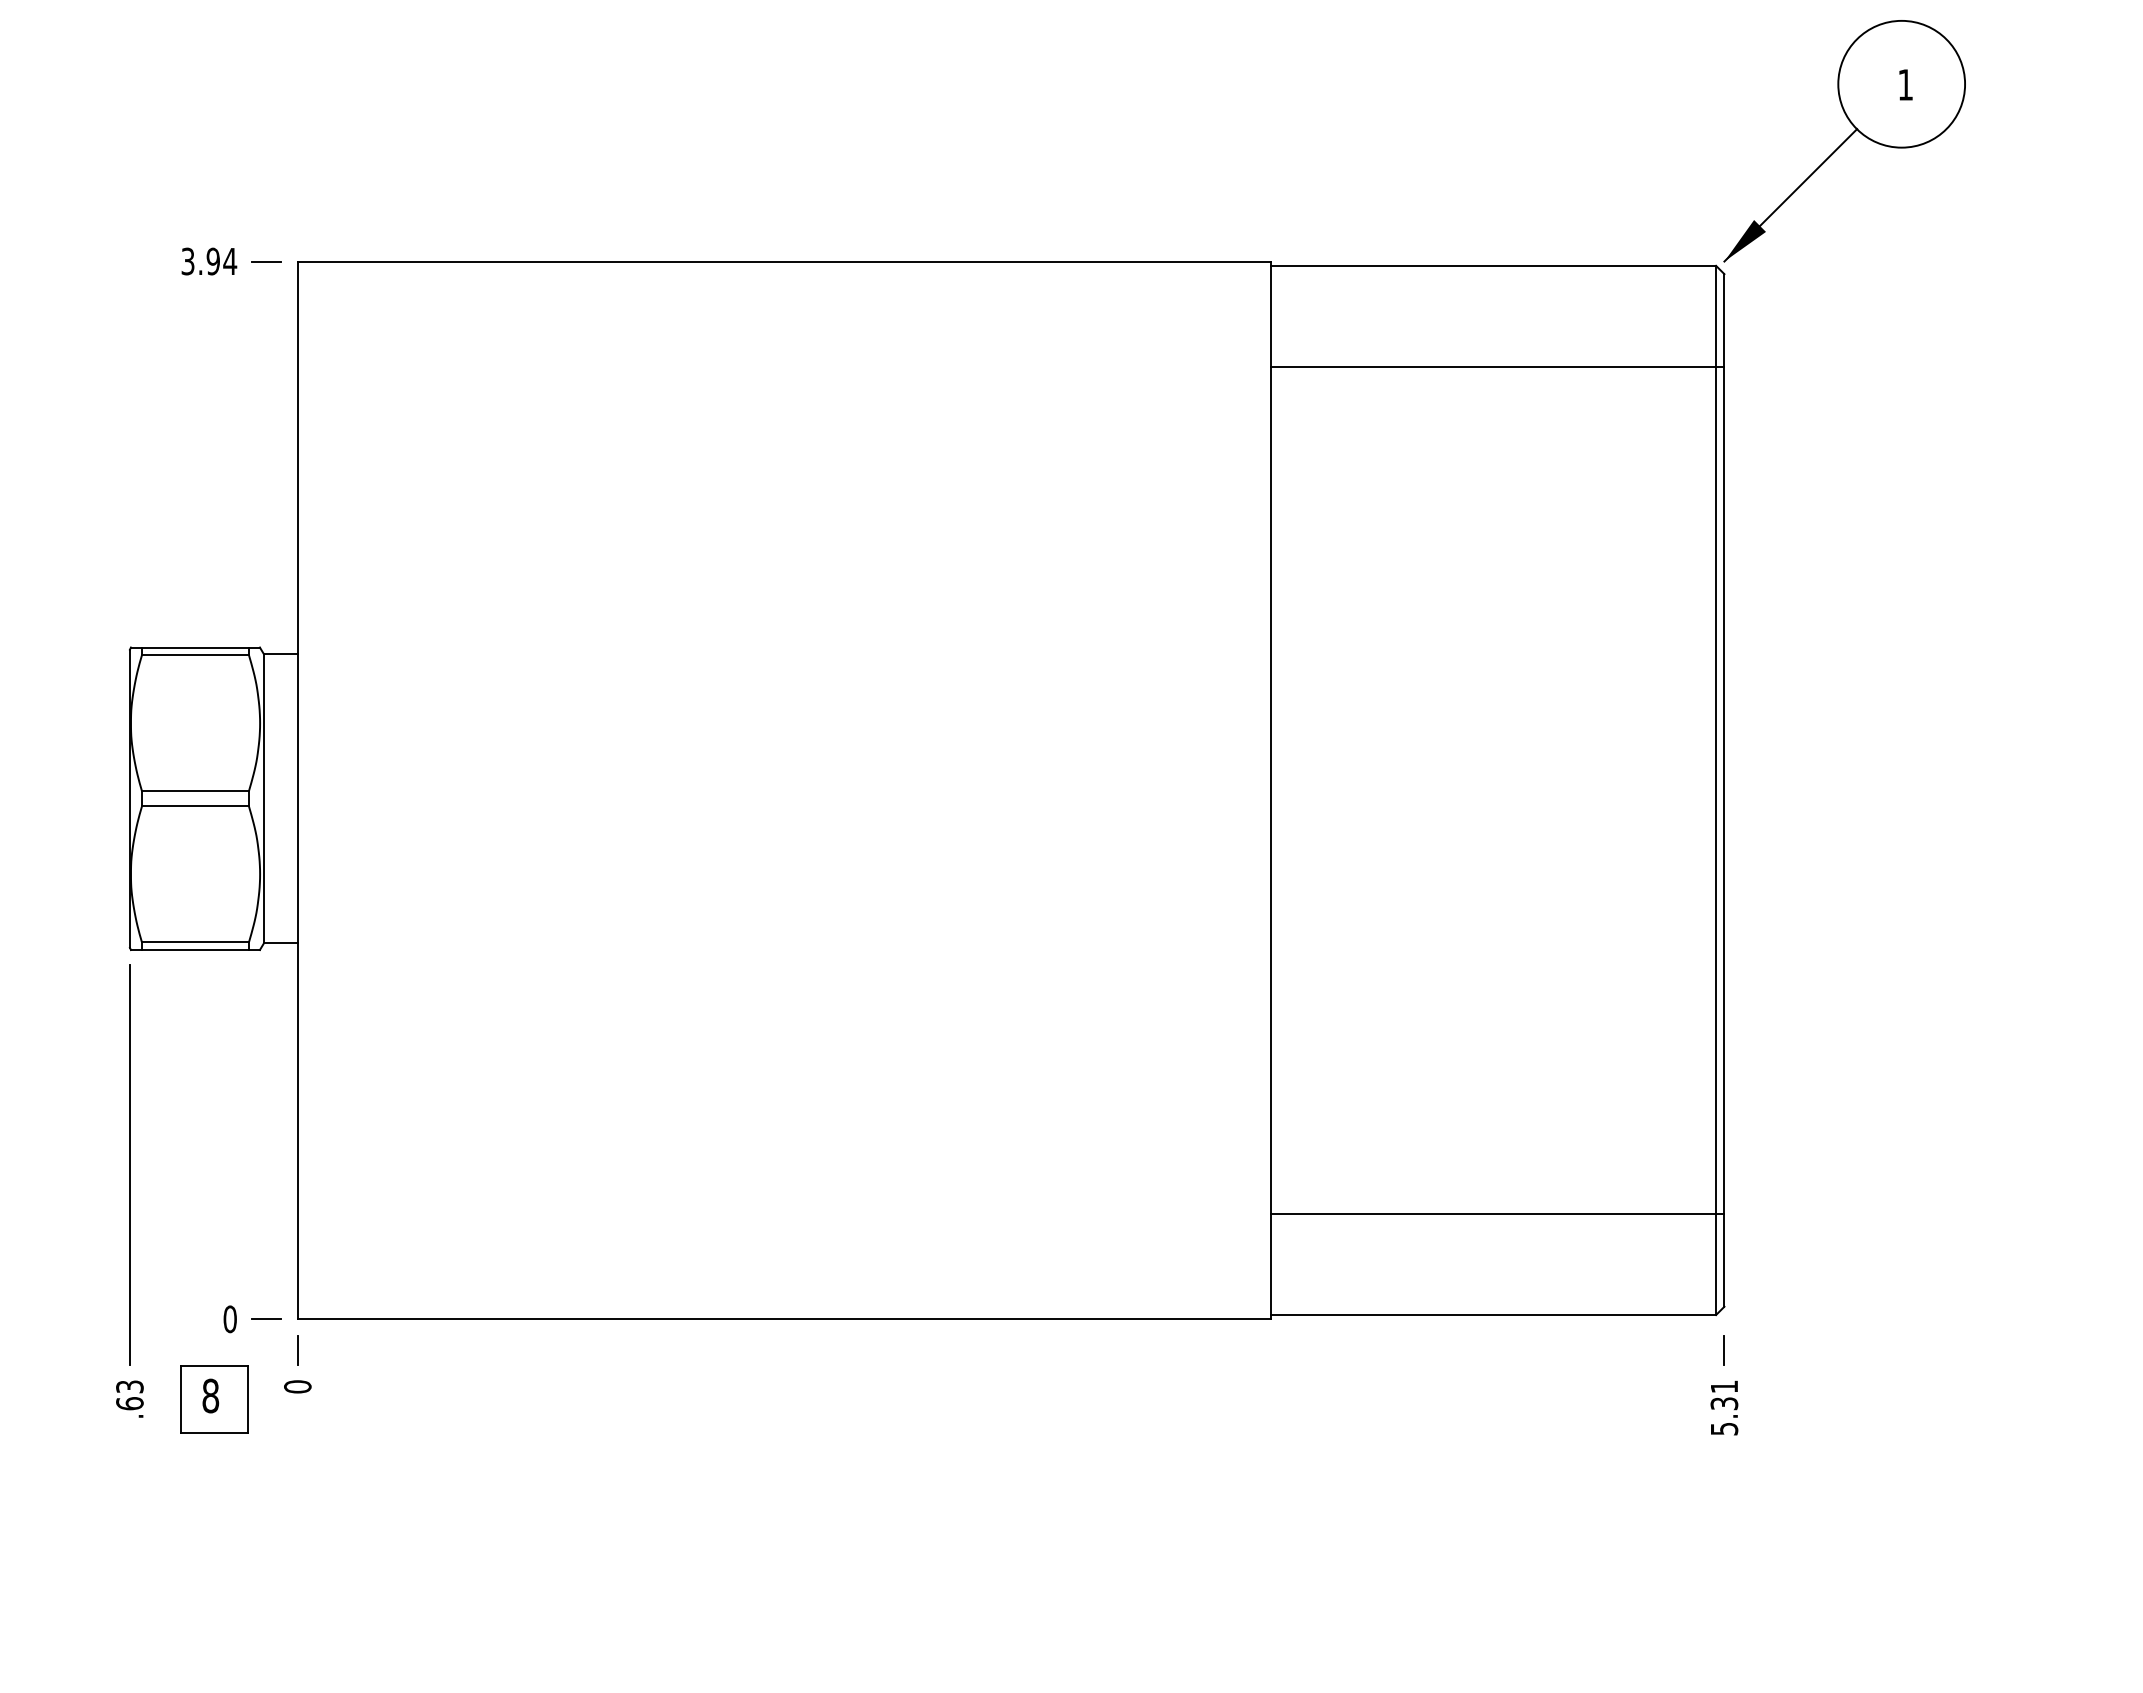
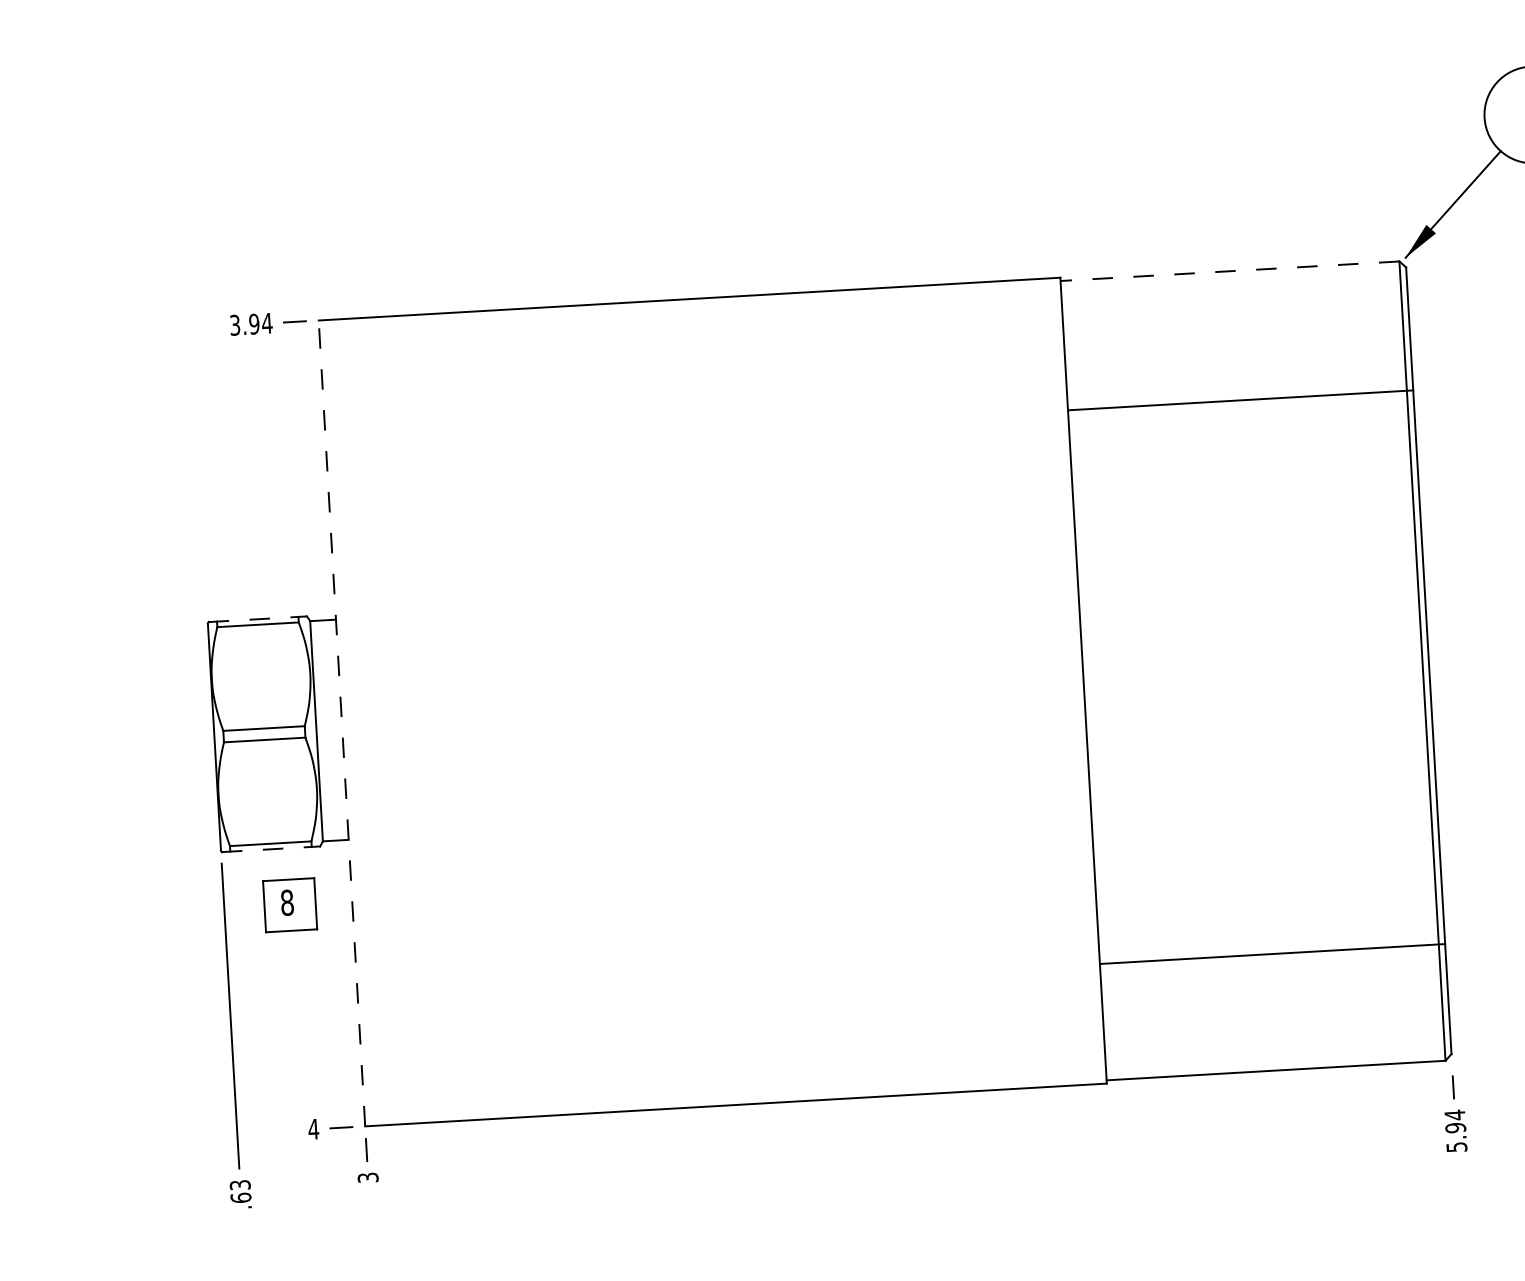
line: (1493, 265) -> (1229, 270), solid -> dashed
line: (1497, 366) -> (1240, 400), moved
line: (195, 647) -> (257, 619), solid -> dashed
line: (297, 790) -> (341, 723), solid -> dashed
line: (195, 949) -> (271, 849), solid -> dashed
line: (1497, 1214) -> (1272, 954), moved
text: (230, 1319) -> (313, 1129), 0 -> 4
text: (297, 1386) -> (367, 1177), 0 -> 3
text: (1724, 1395) -> (1455, 1121), 5.31 -> 5.94
part: (214, 1399) -> (290, 905), moved

